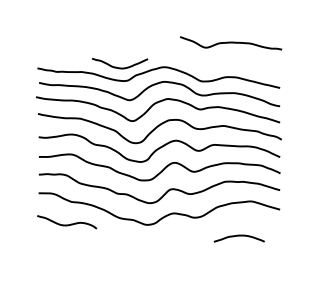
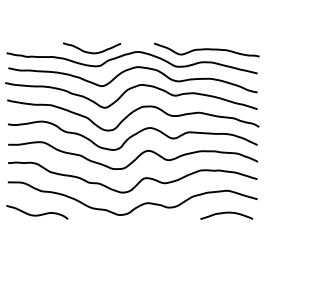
curve: (231, 43) -> (207, 50), moved
curve: (238, 236) -> (225, 213), moved

